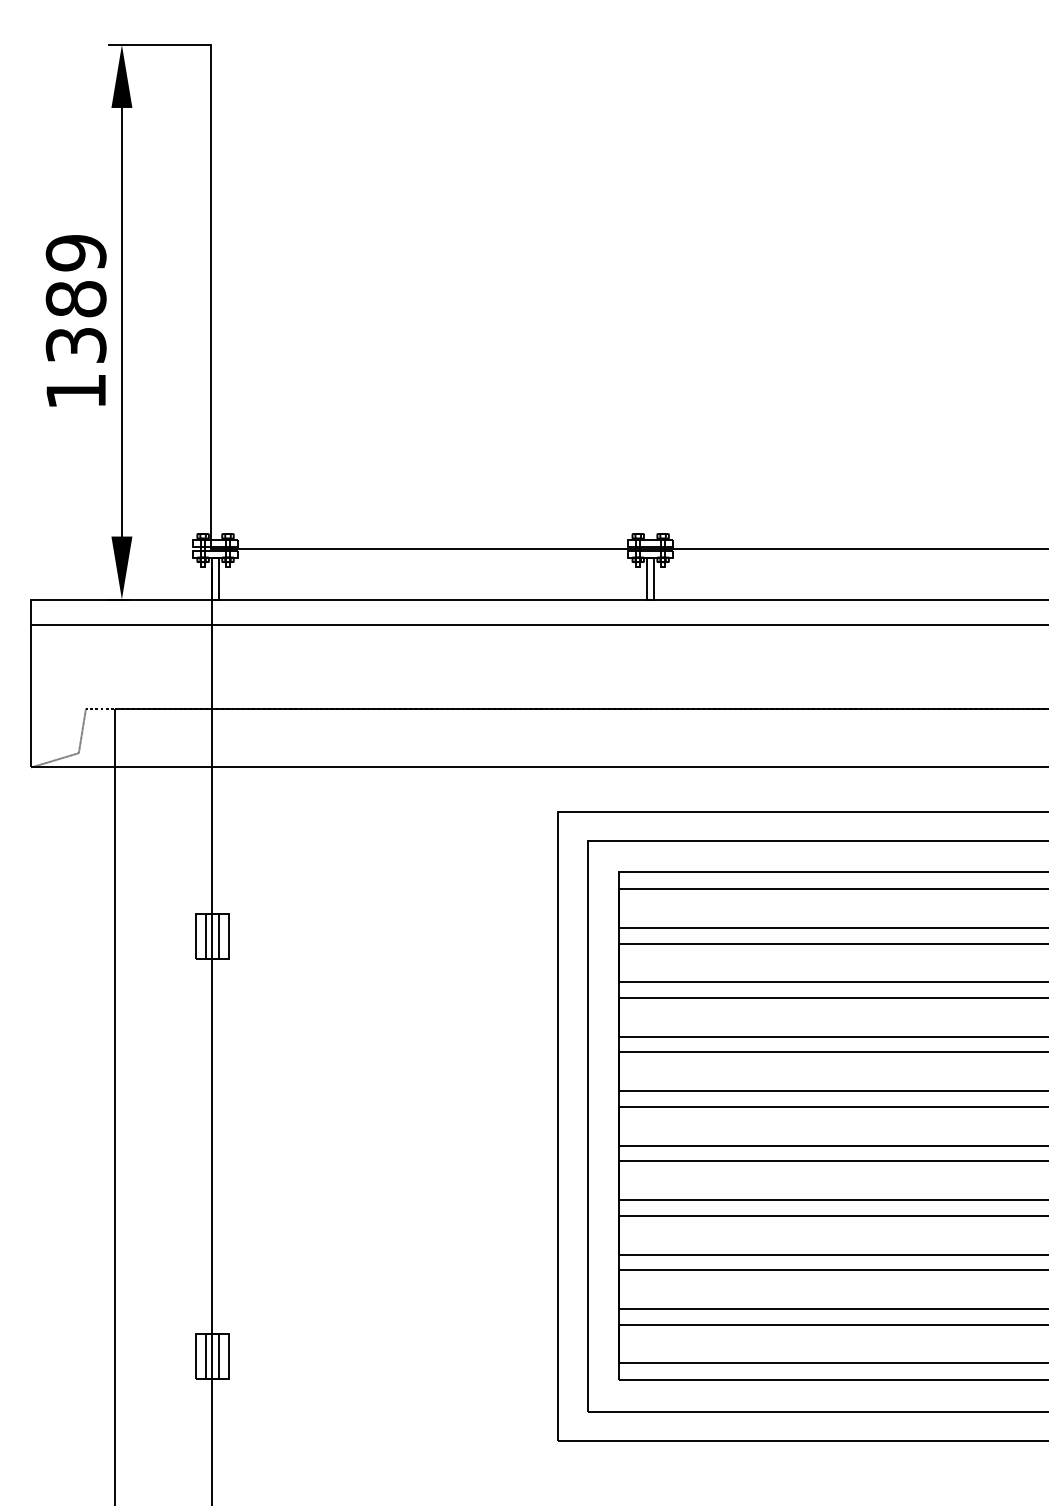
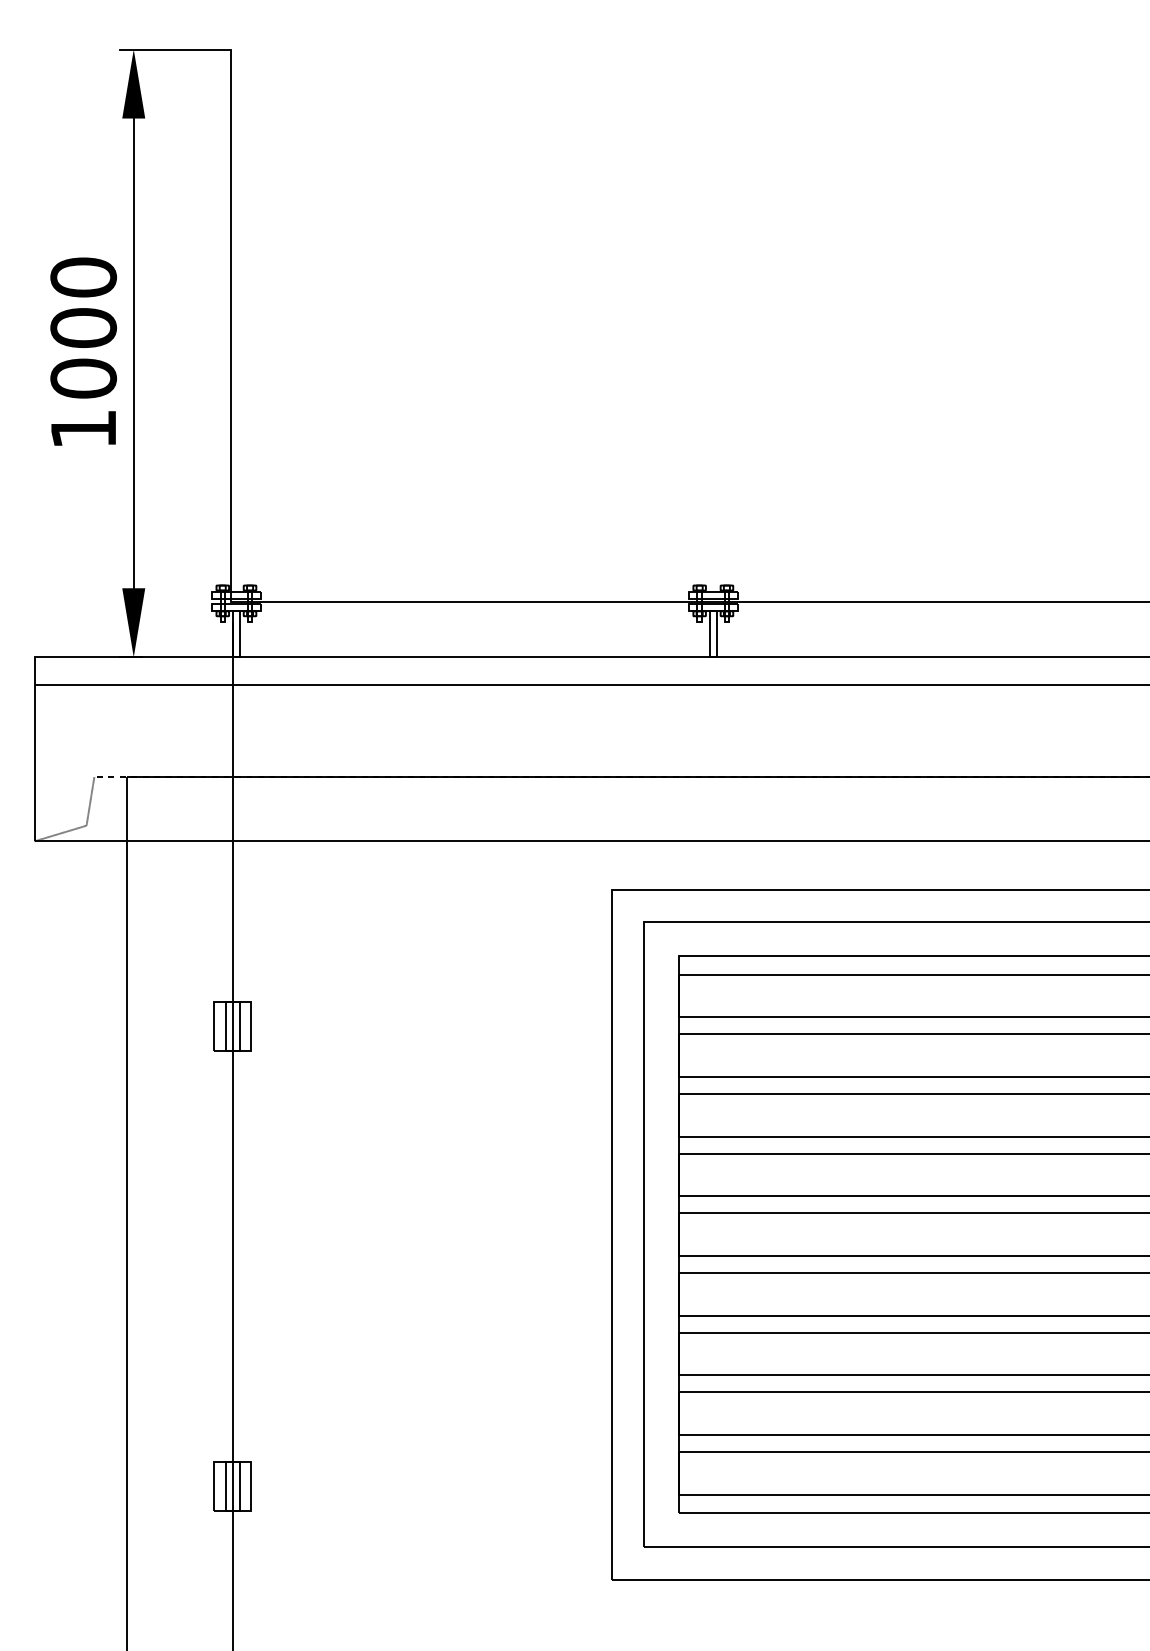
text: (76, 298) -> (83, 327), 1389 -> 1000

